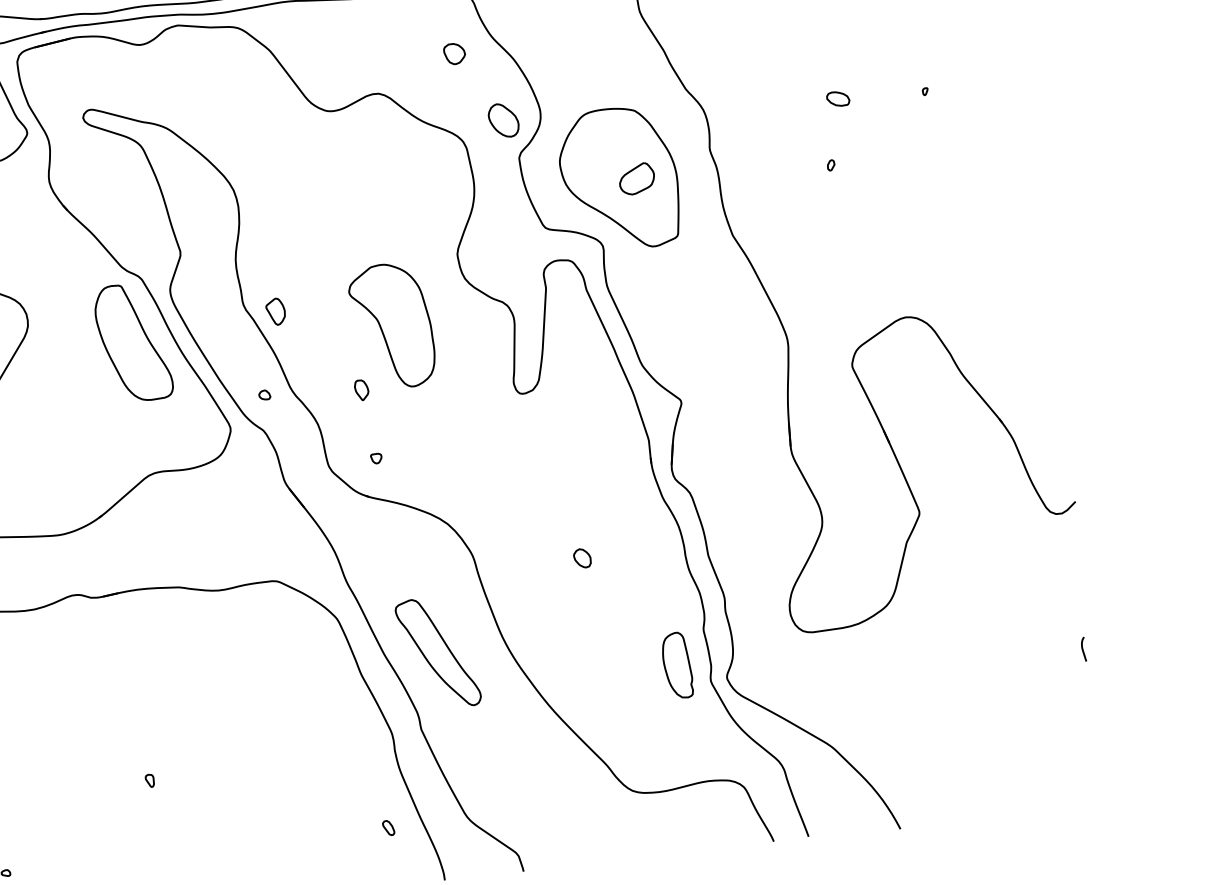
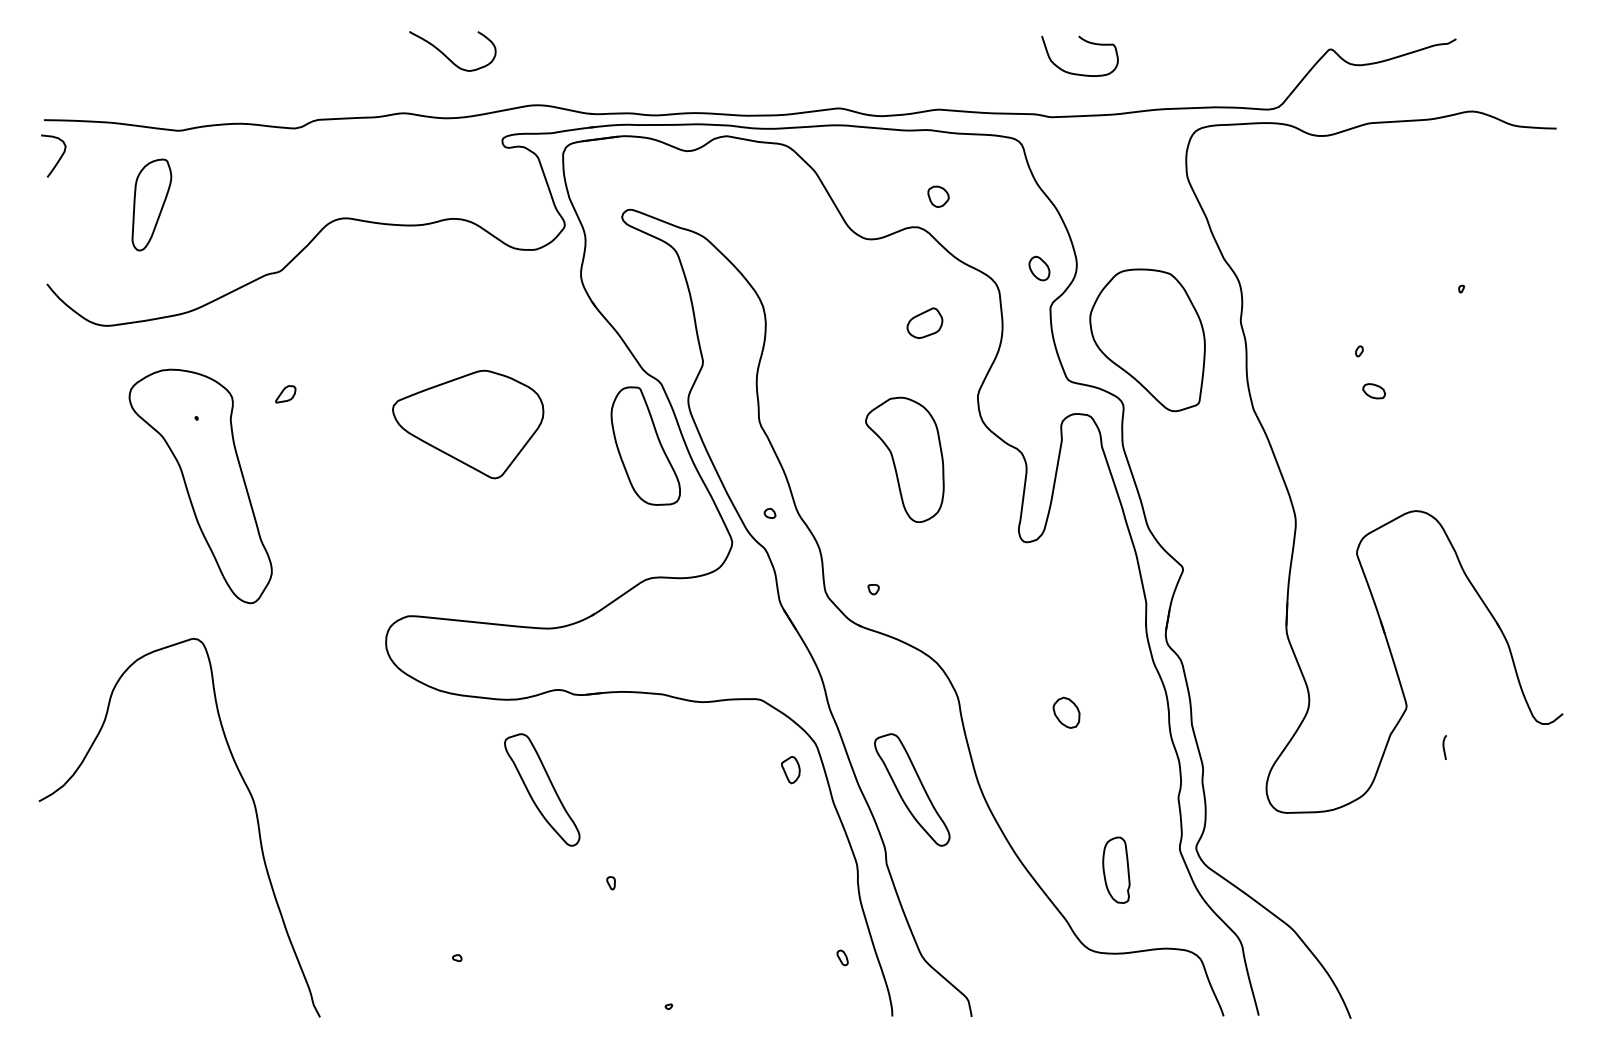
part: (454, 53) -> (938, 196), moved
part: (838, 99) -> (1374, 391), moved
part: (503, 120) -> (1039, 268), size x0.7
part: (636, 178) -> (924, 322), moved
part: (275, 312) -> (790, 770), moved
part: (361, 389) -> (866, 519), removed
part: (582, 558) -> (1066, 712), size x1.6
curve: (1083, 649) -> (1444, 747), moved
part: (677, 664) -> (1116, 869), moved
part: (70, 695) -> (542, 789), added

